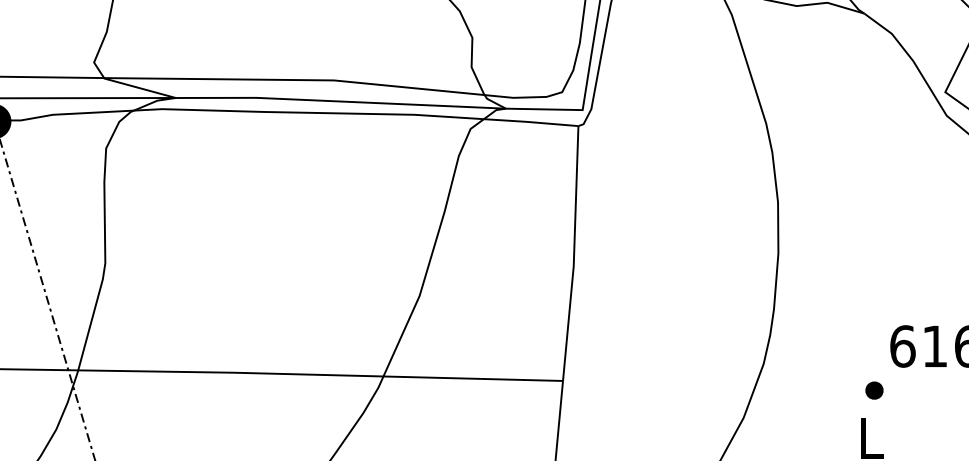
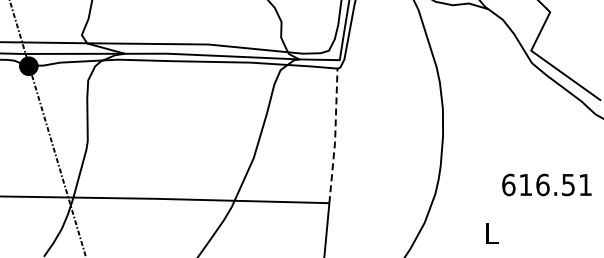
line: (574, 252) -> (335, 135), solid -> dashed
part: (873, 389) -> (493, 207), removed

